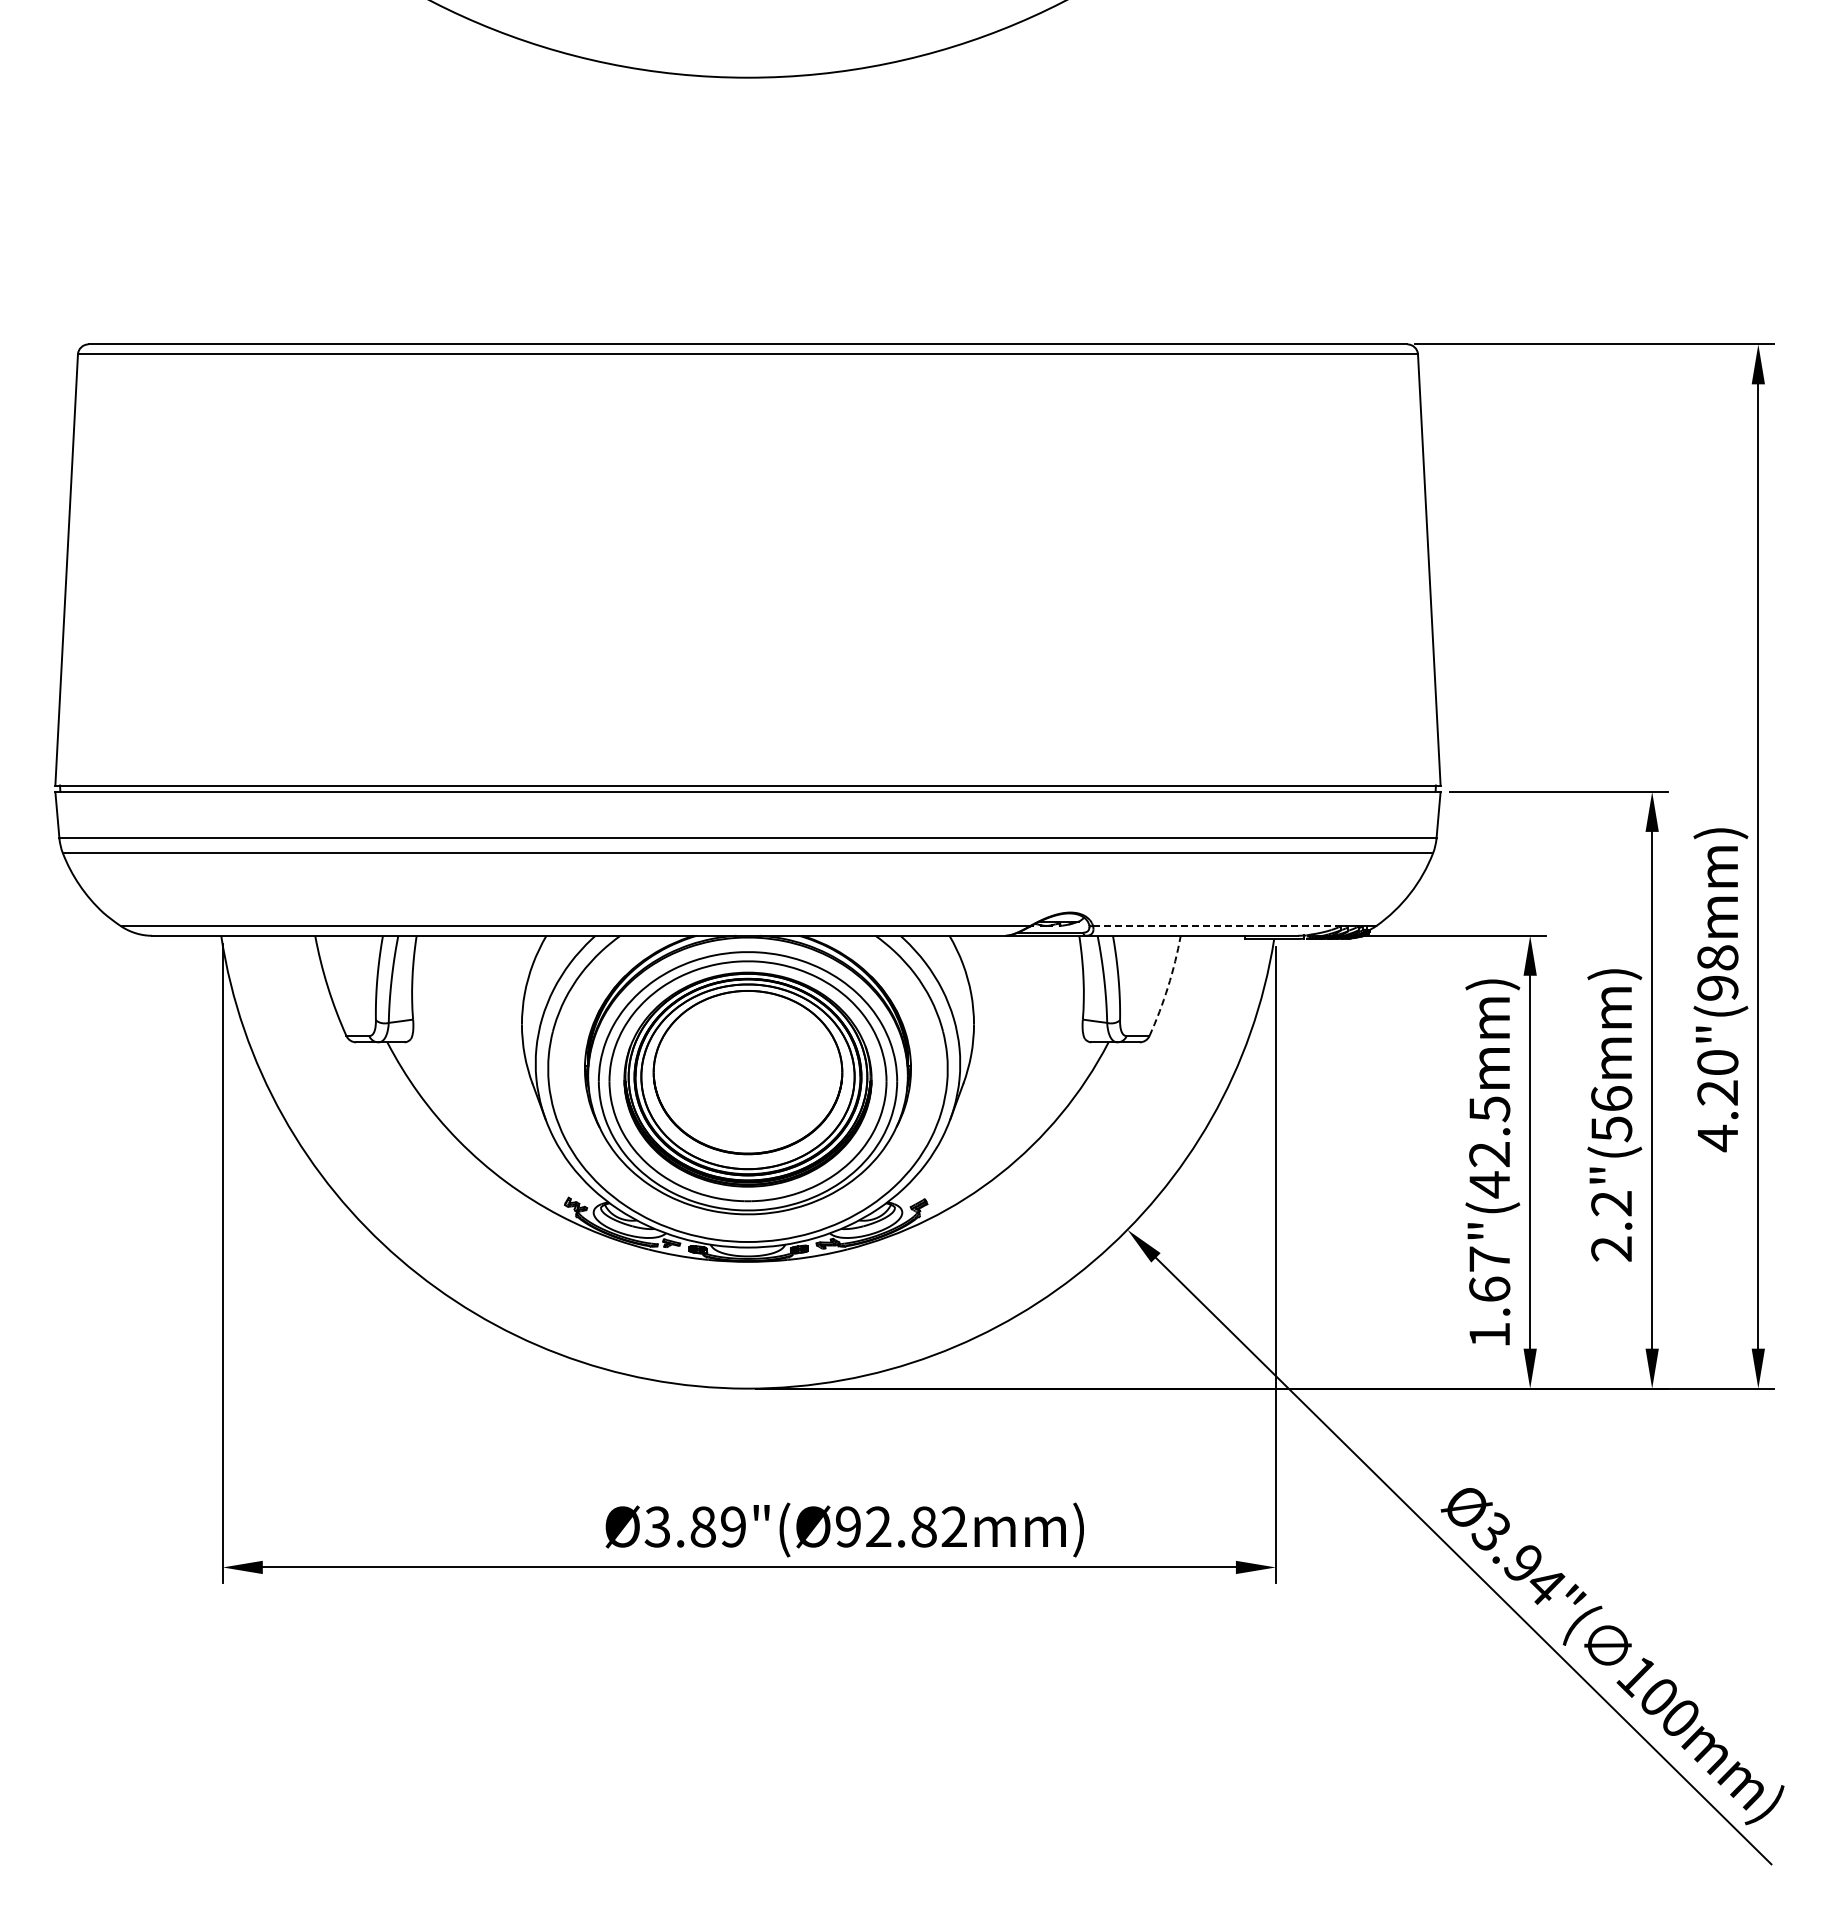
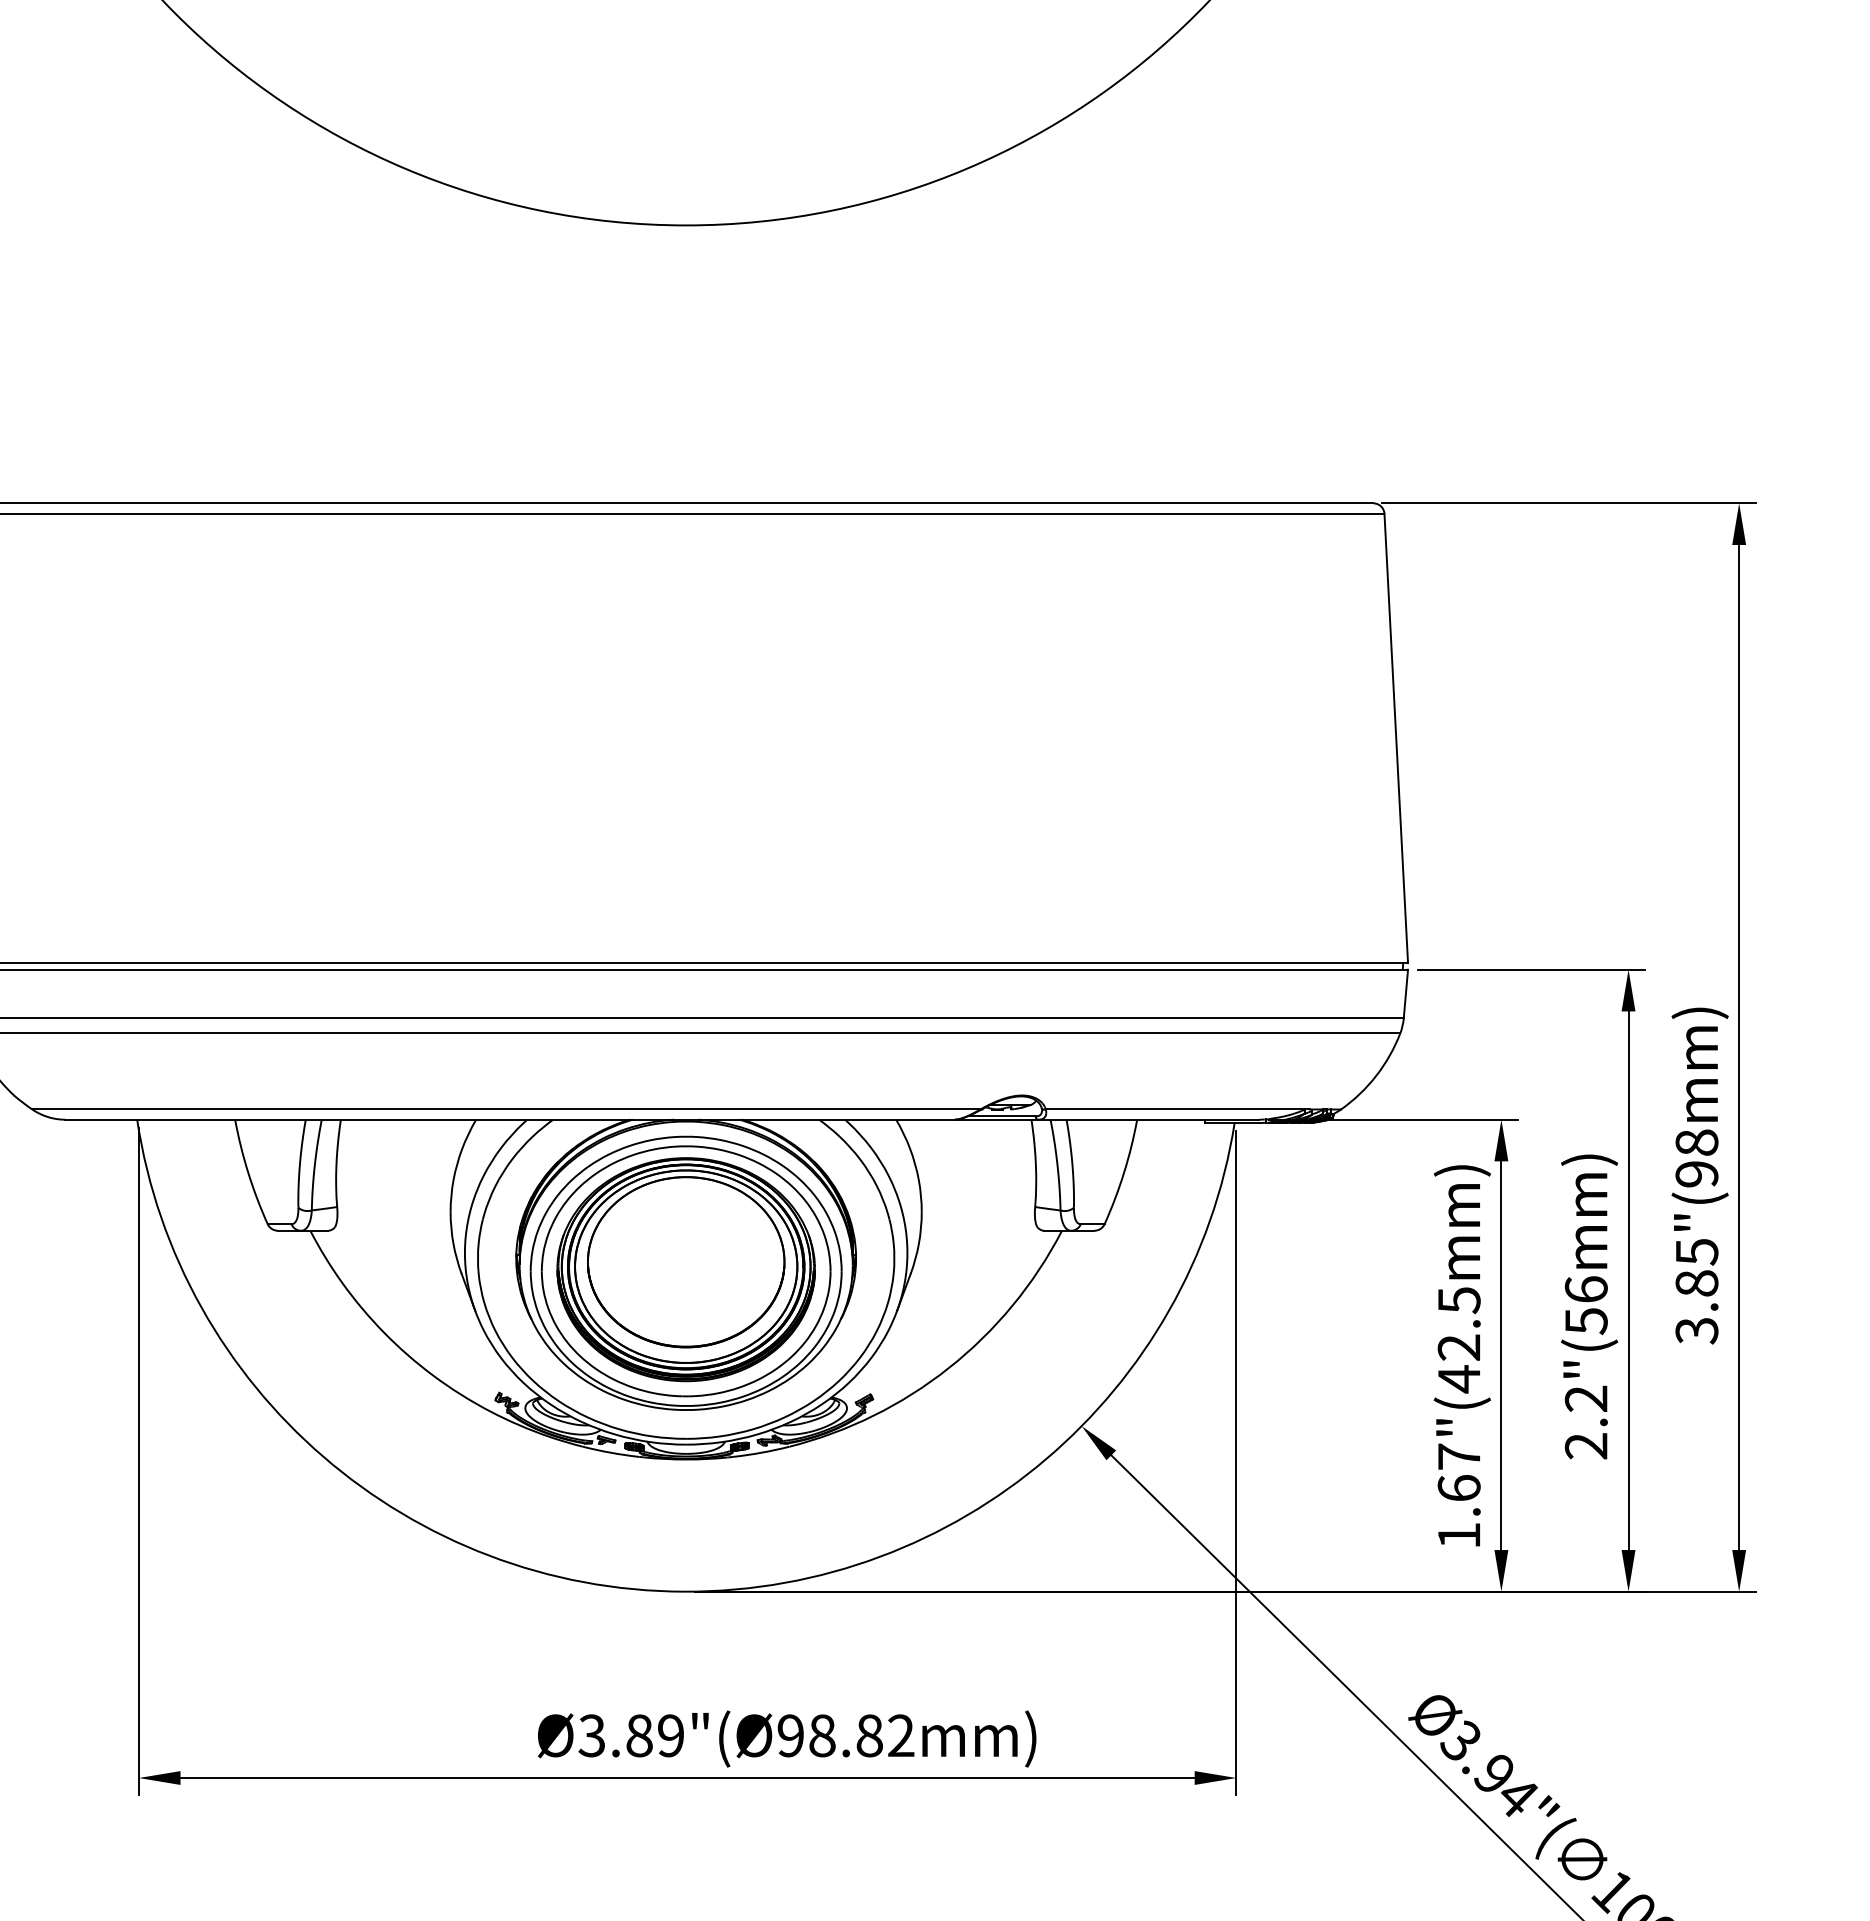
line: (1217, 925) -> (1175, 1108), dashed -> solid
arc: (1168, 986) -> (1124, 1172), dashed -> solid
text: (1717, 1101) -> (1696, 1292), 4.20"(98mm) -> 3.85"(98mm)
text: (878, 1526) -> (822, 1735), Ø3.89"(Ø92.82mm) -> Ø3.89"(Ø98.82mm)

